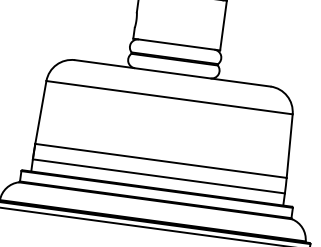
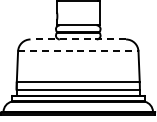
line: (173, 73) -> (78, 39), solid -> dashed
line: (169, 98) -> (78, 51), solid -> dashed

